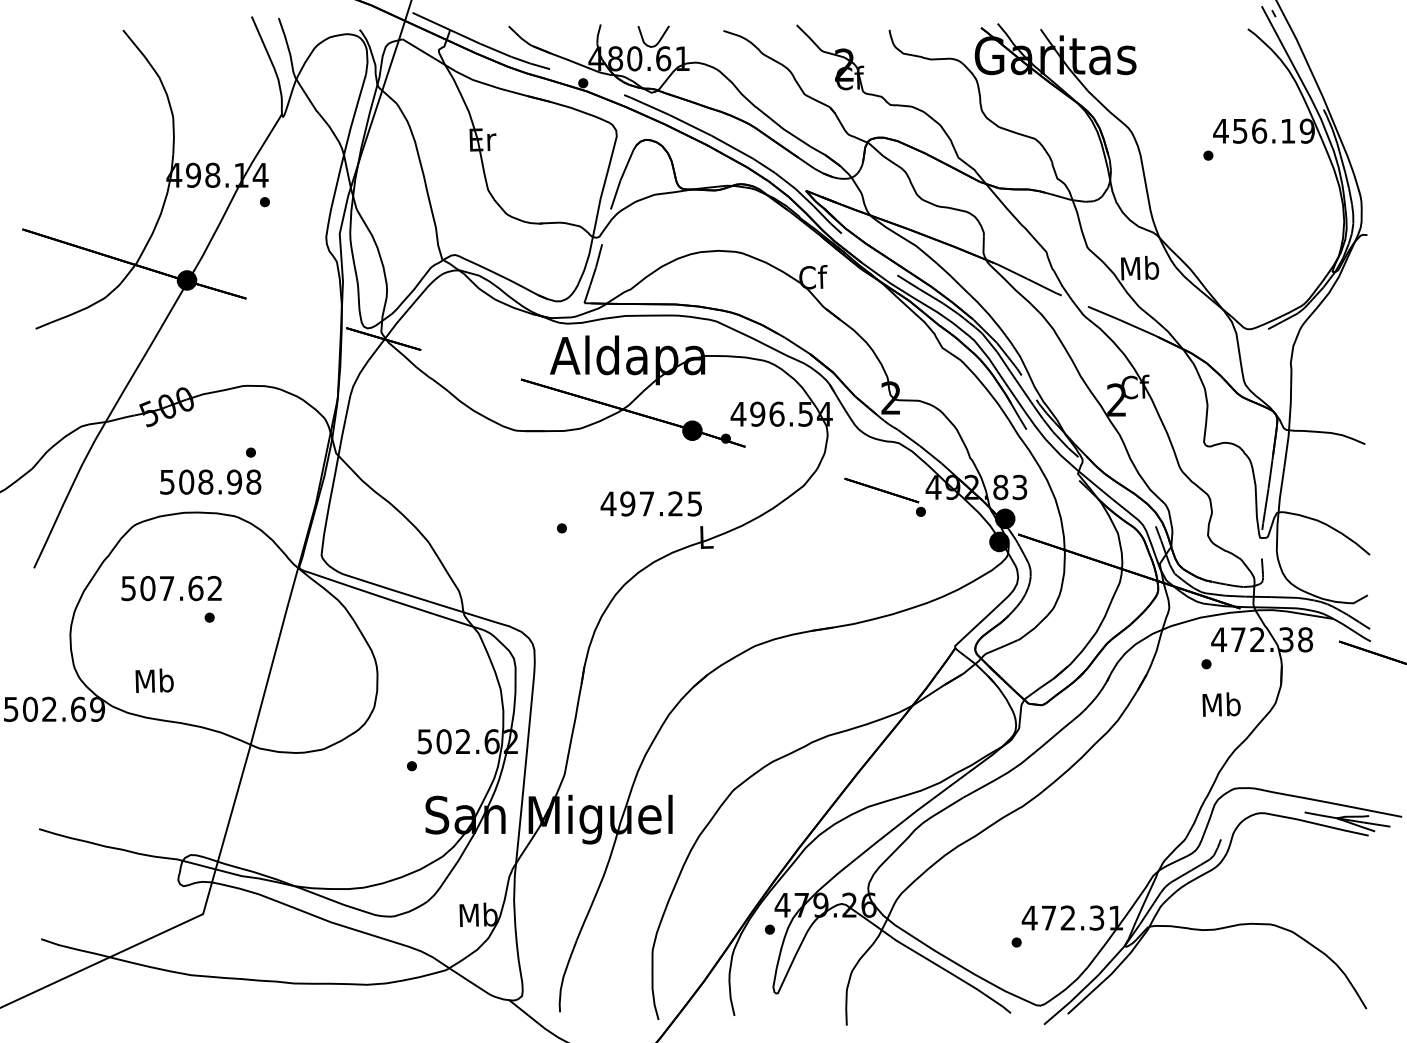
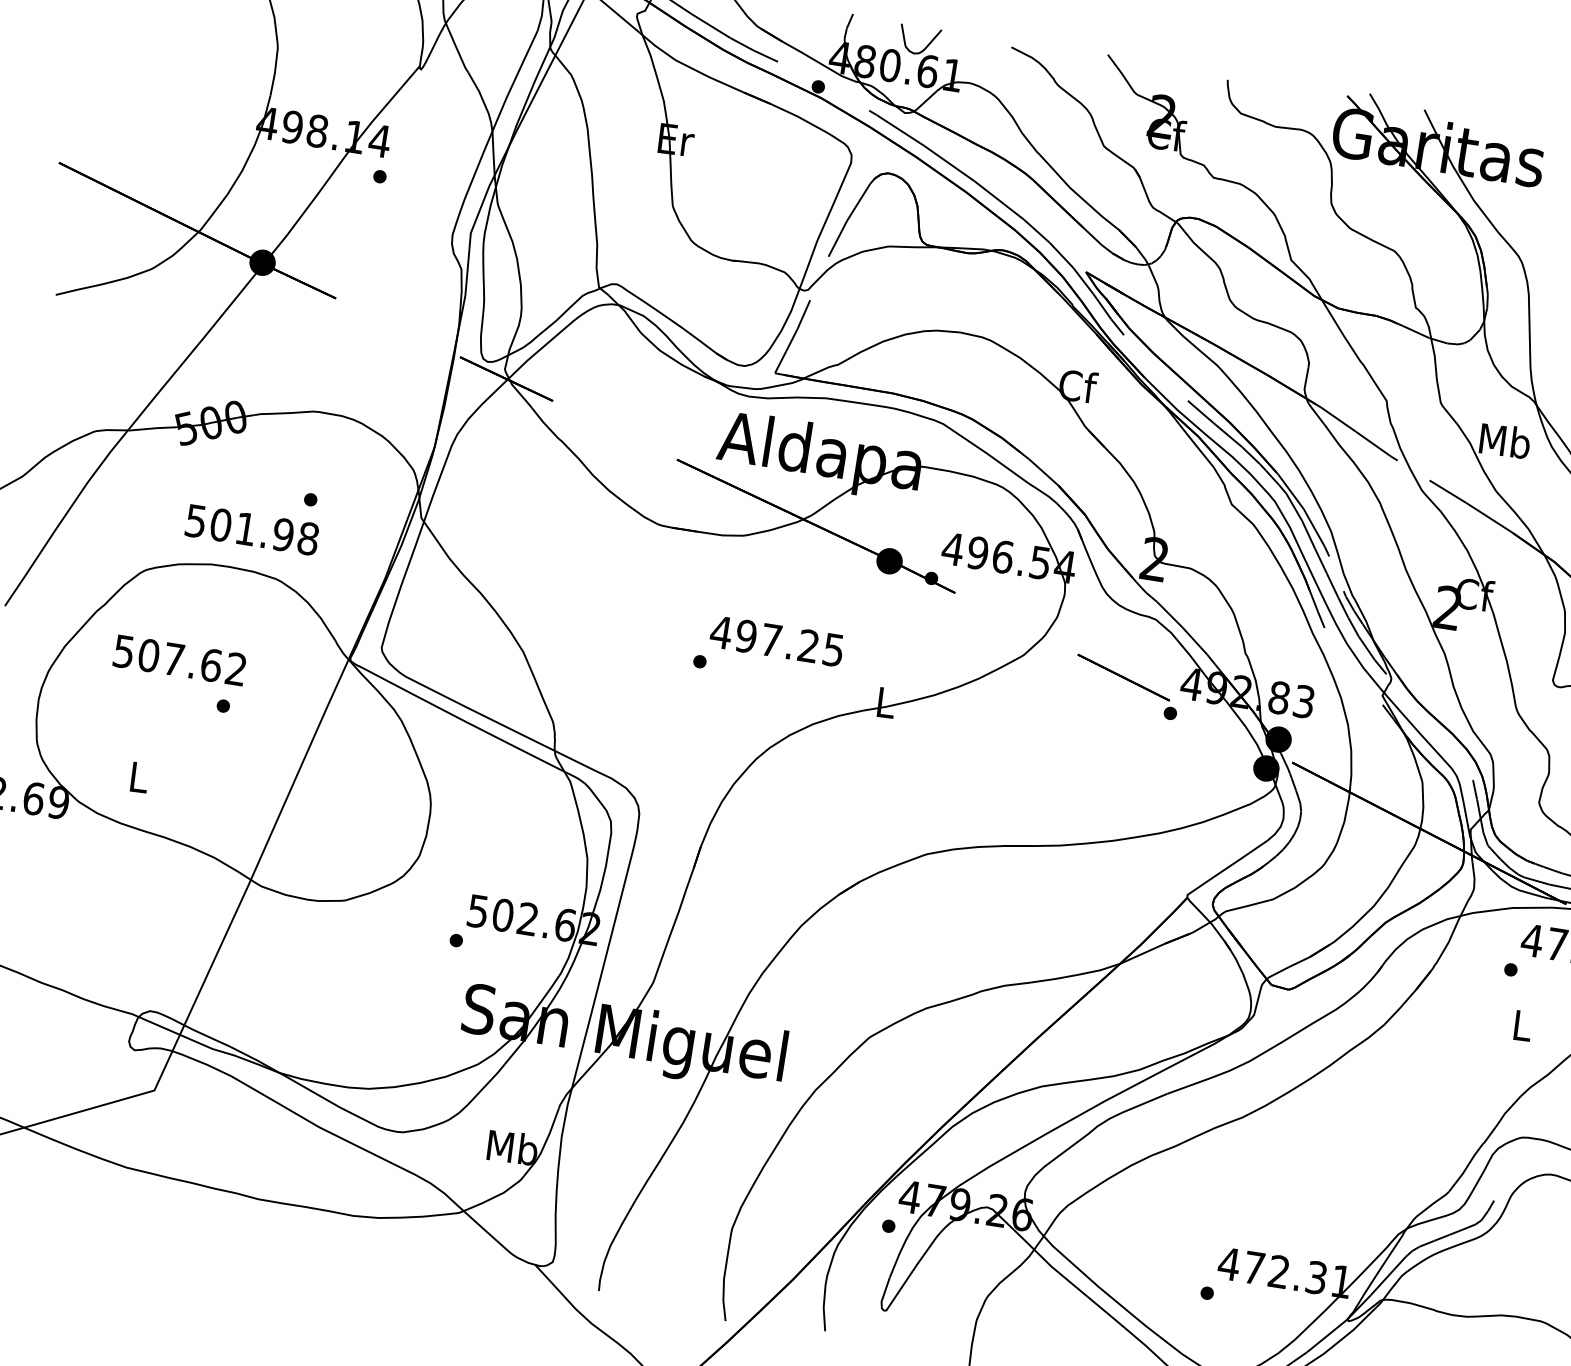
text: (205, 481) -> (245, 528), 508.98 -> 501.98
text: (650, 503) -> (775, 640), moved
text: (154, 680) -> (138, 776), Mb -> L
text: (1221, 704) -> (1522, 1025), Mb -> L

